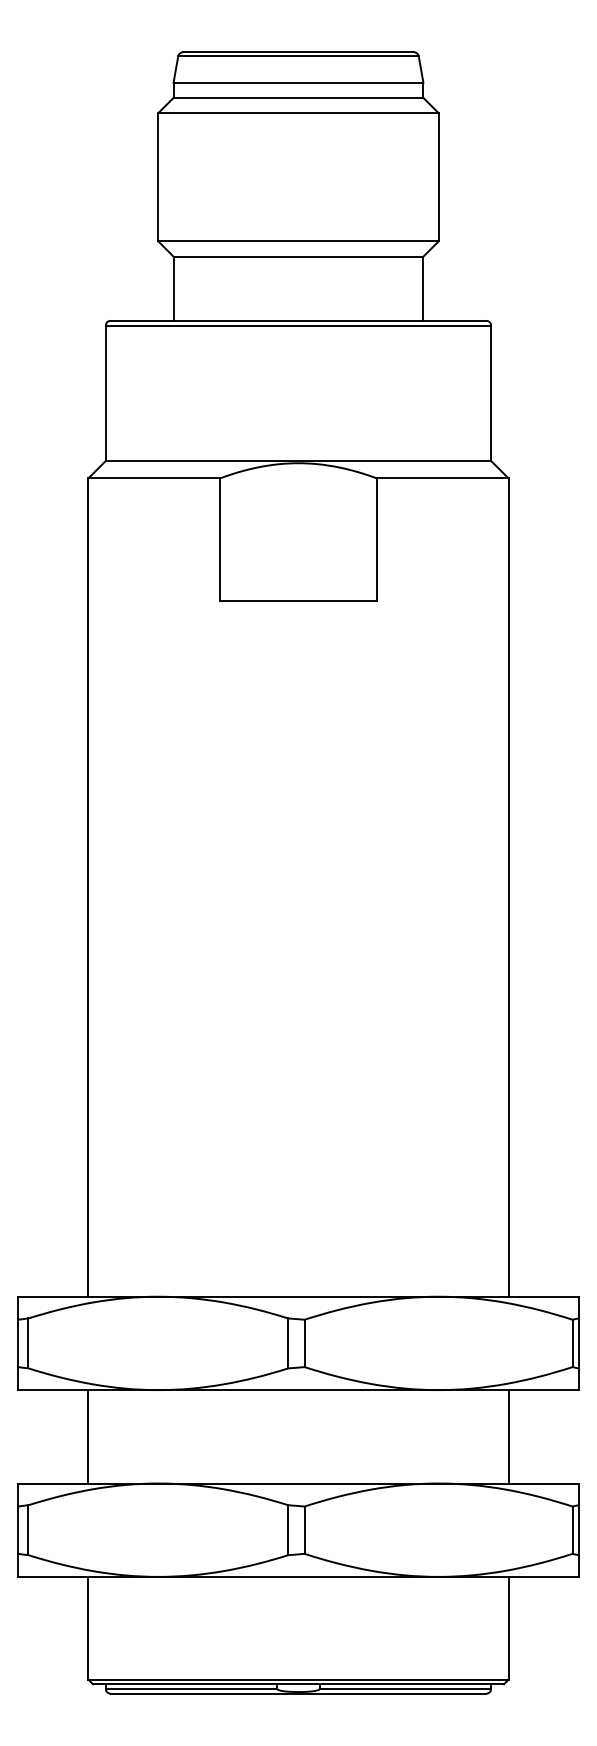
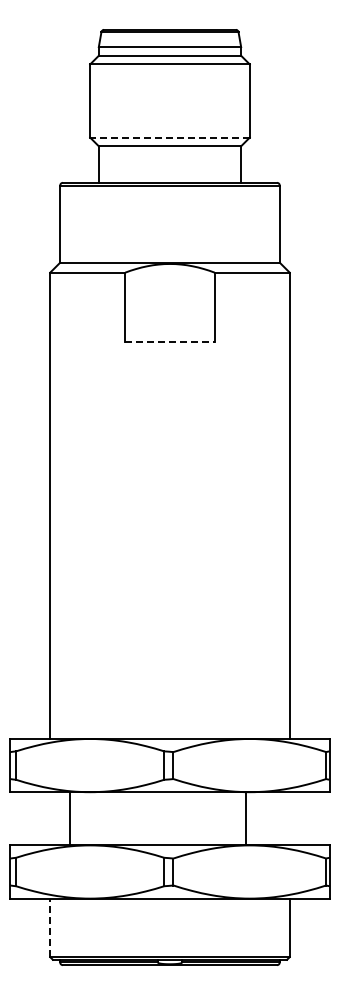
line: (297, 241) -> (169, 137), solid -> dashed
line: (299, 601) -> (170, 342), solid -> dashed
line: (88, 1436) -> (70, 818), moved
line: (508, 1436) -> (245, 818), moved
line: (88, 1627) -> (50, 927), solid -> dashed

